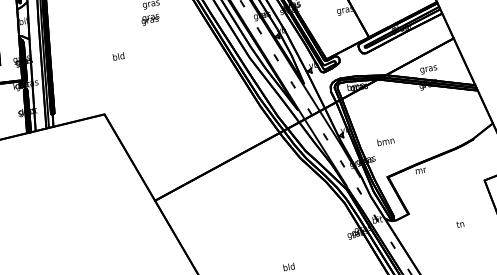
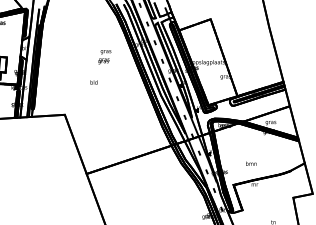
text: (117, 56) -> (93, 82), moved
text: (385, 141) -> (251, 163), moved

